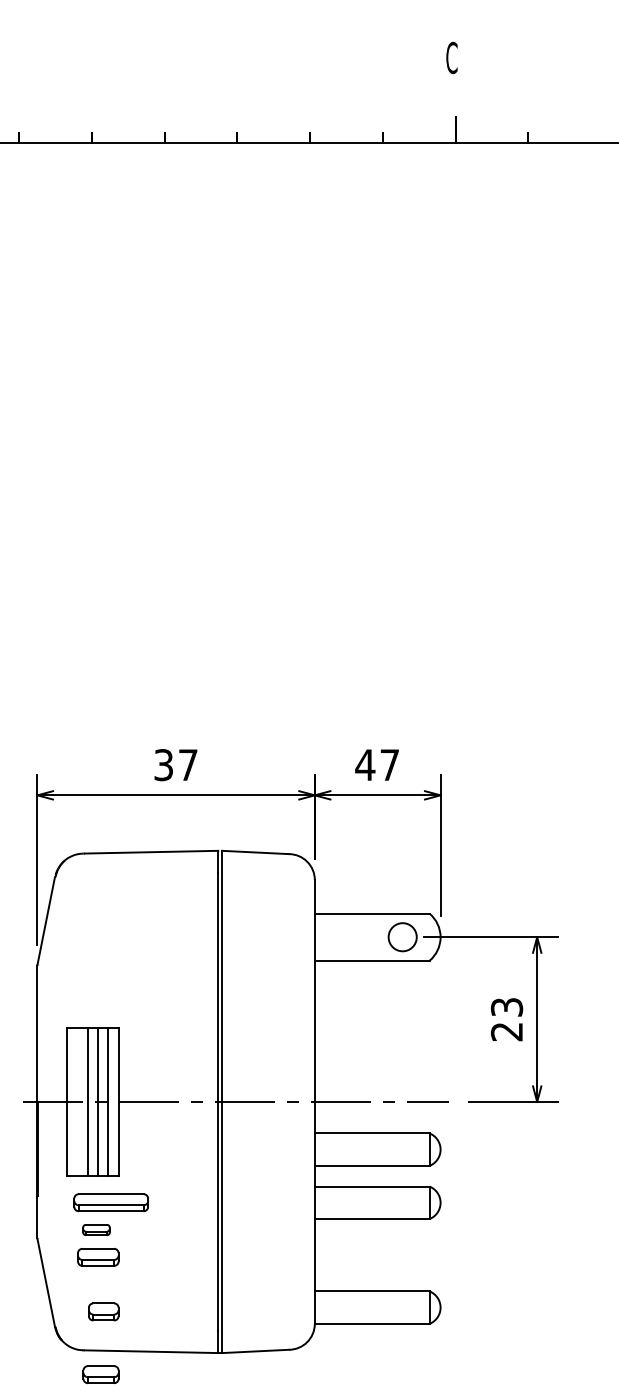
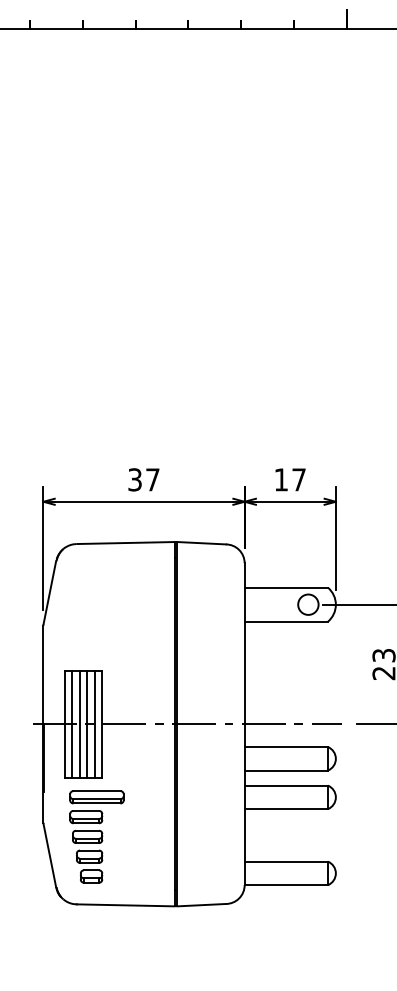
text: (365, 764) -> (281, 479), 47 -> 17
line: (77, 1101) -> (72, 723), added
part: (96, 1229) -> (86, 816), size x1.67
part: (100, 1374) -> (89, 856), moved

